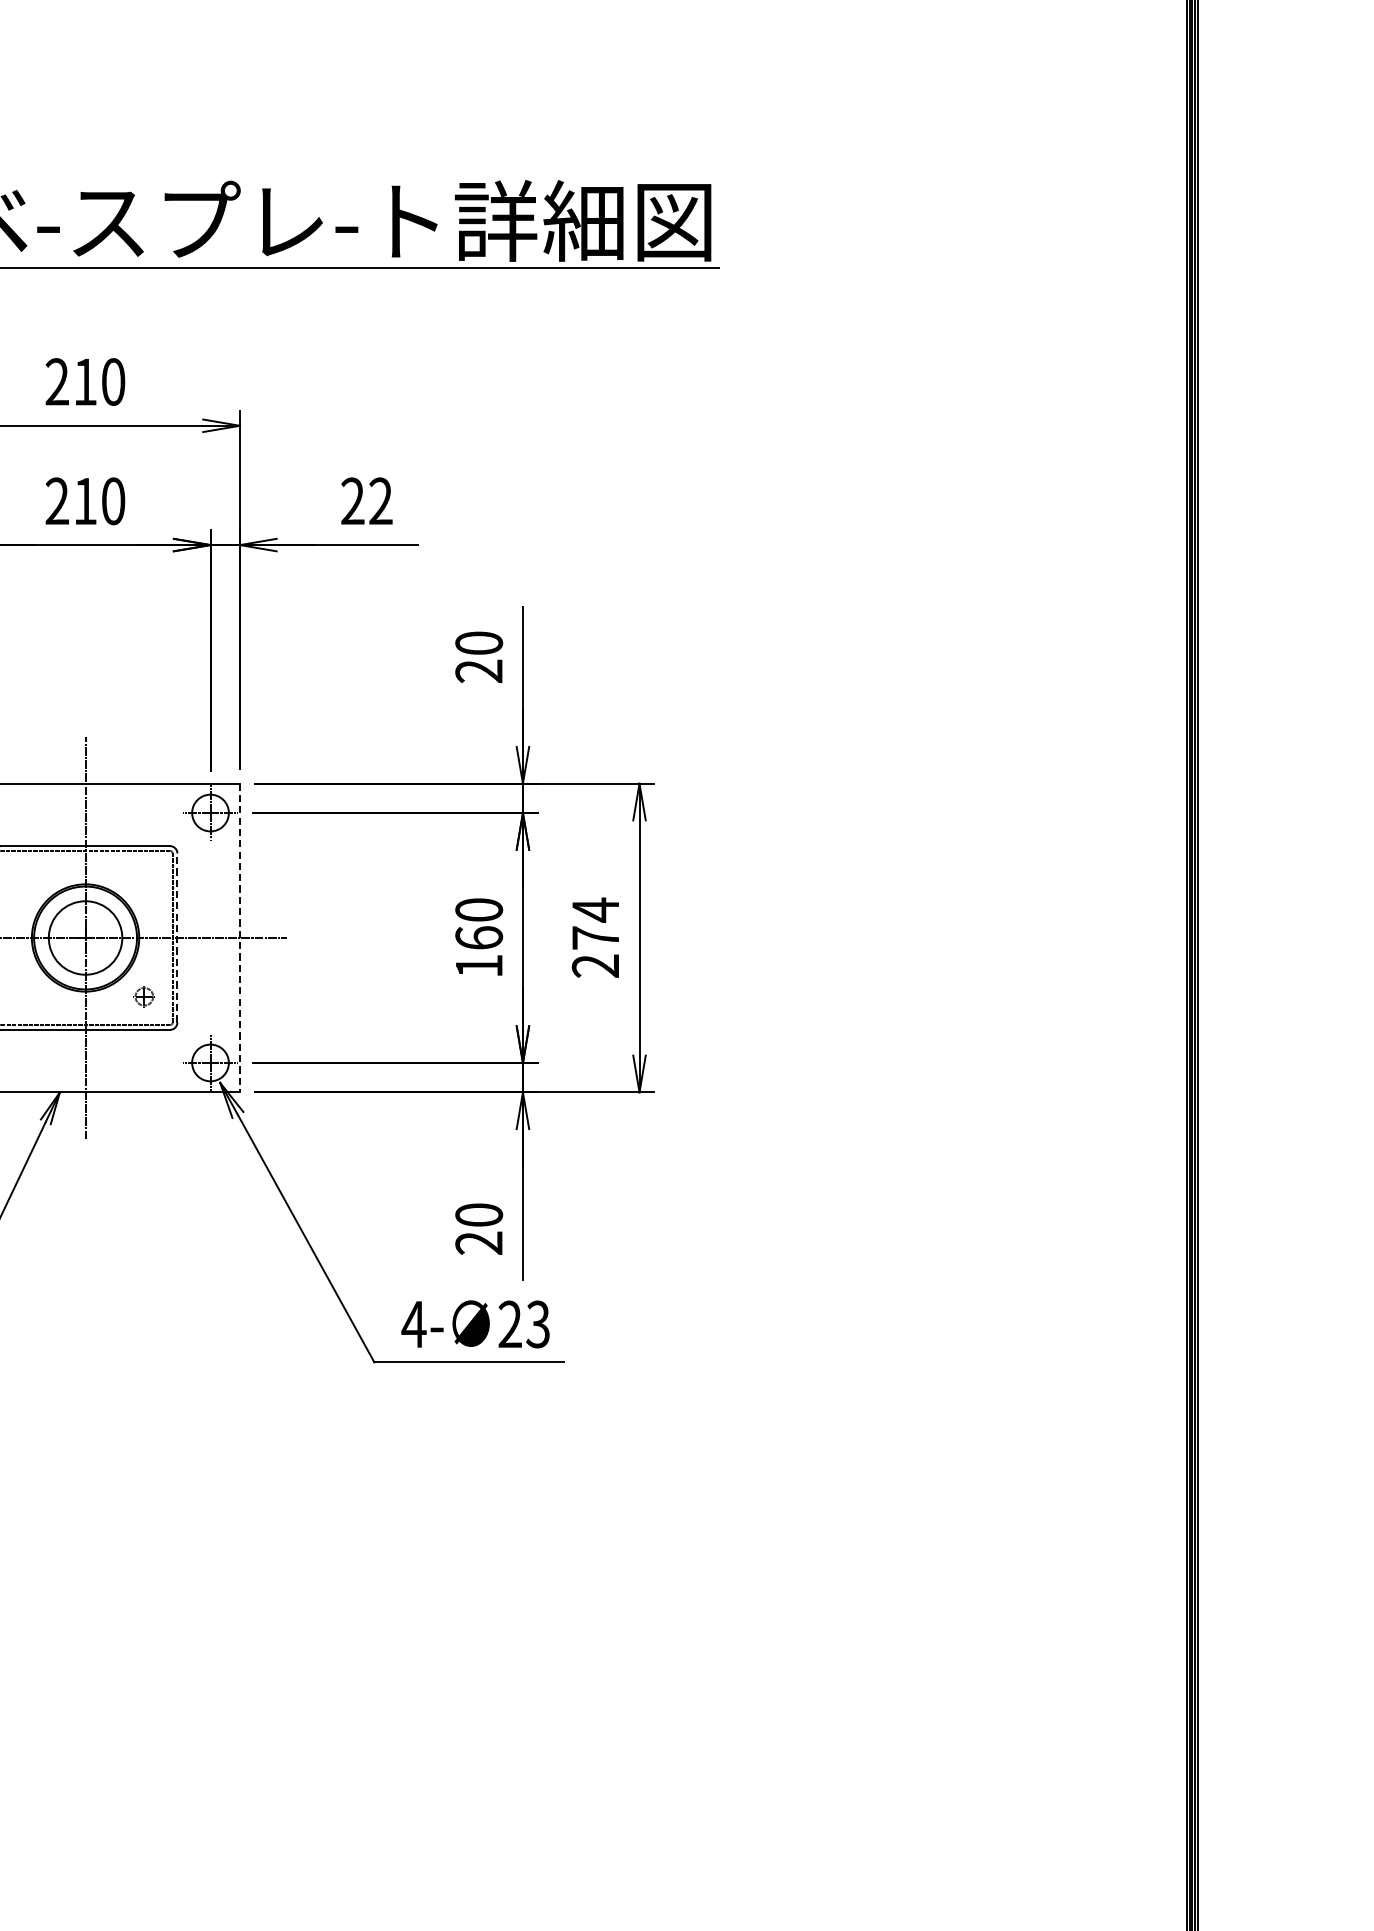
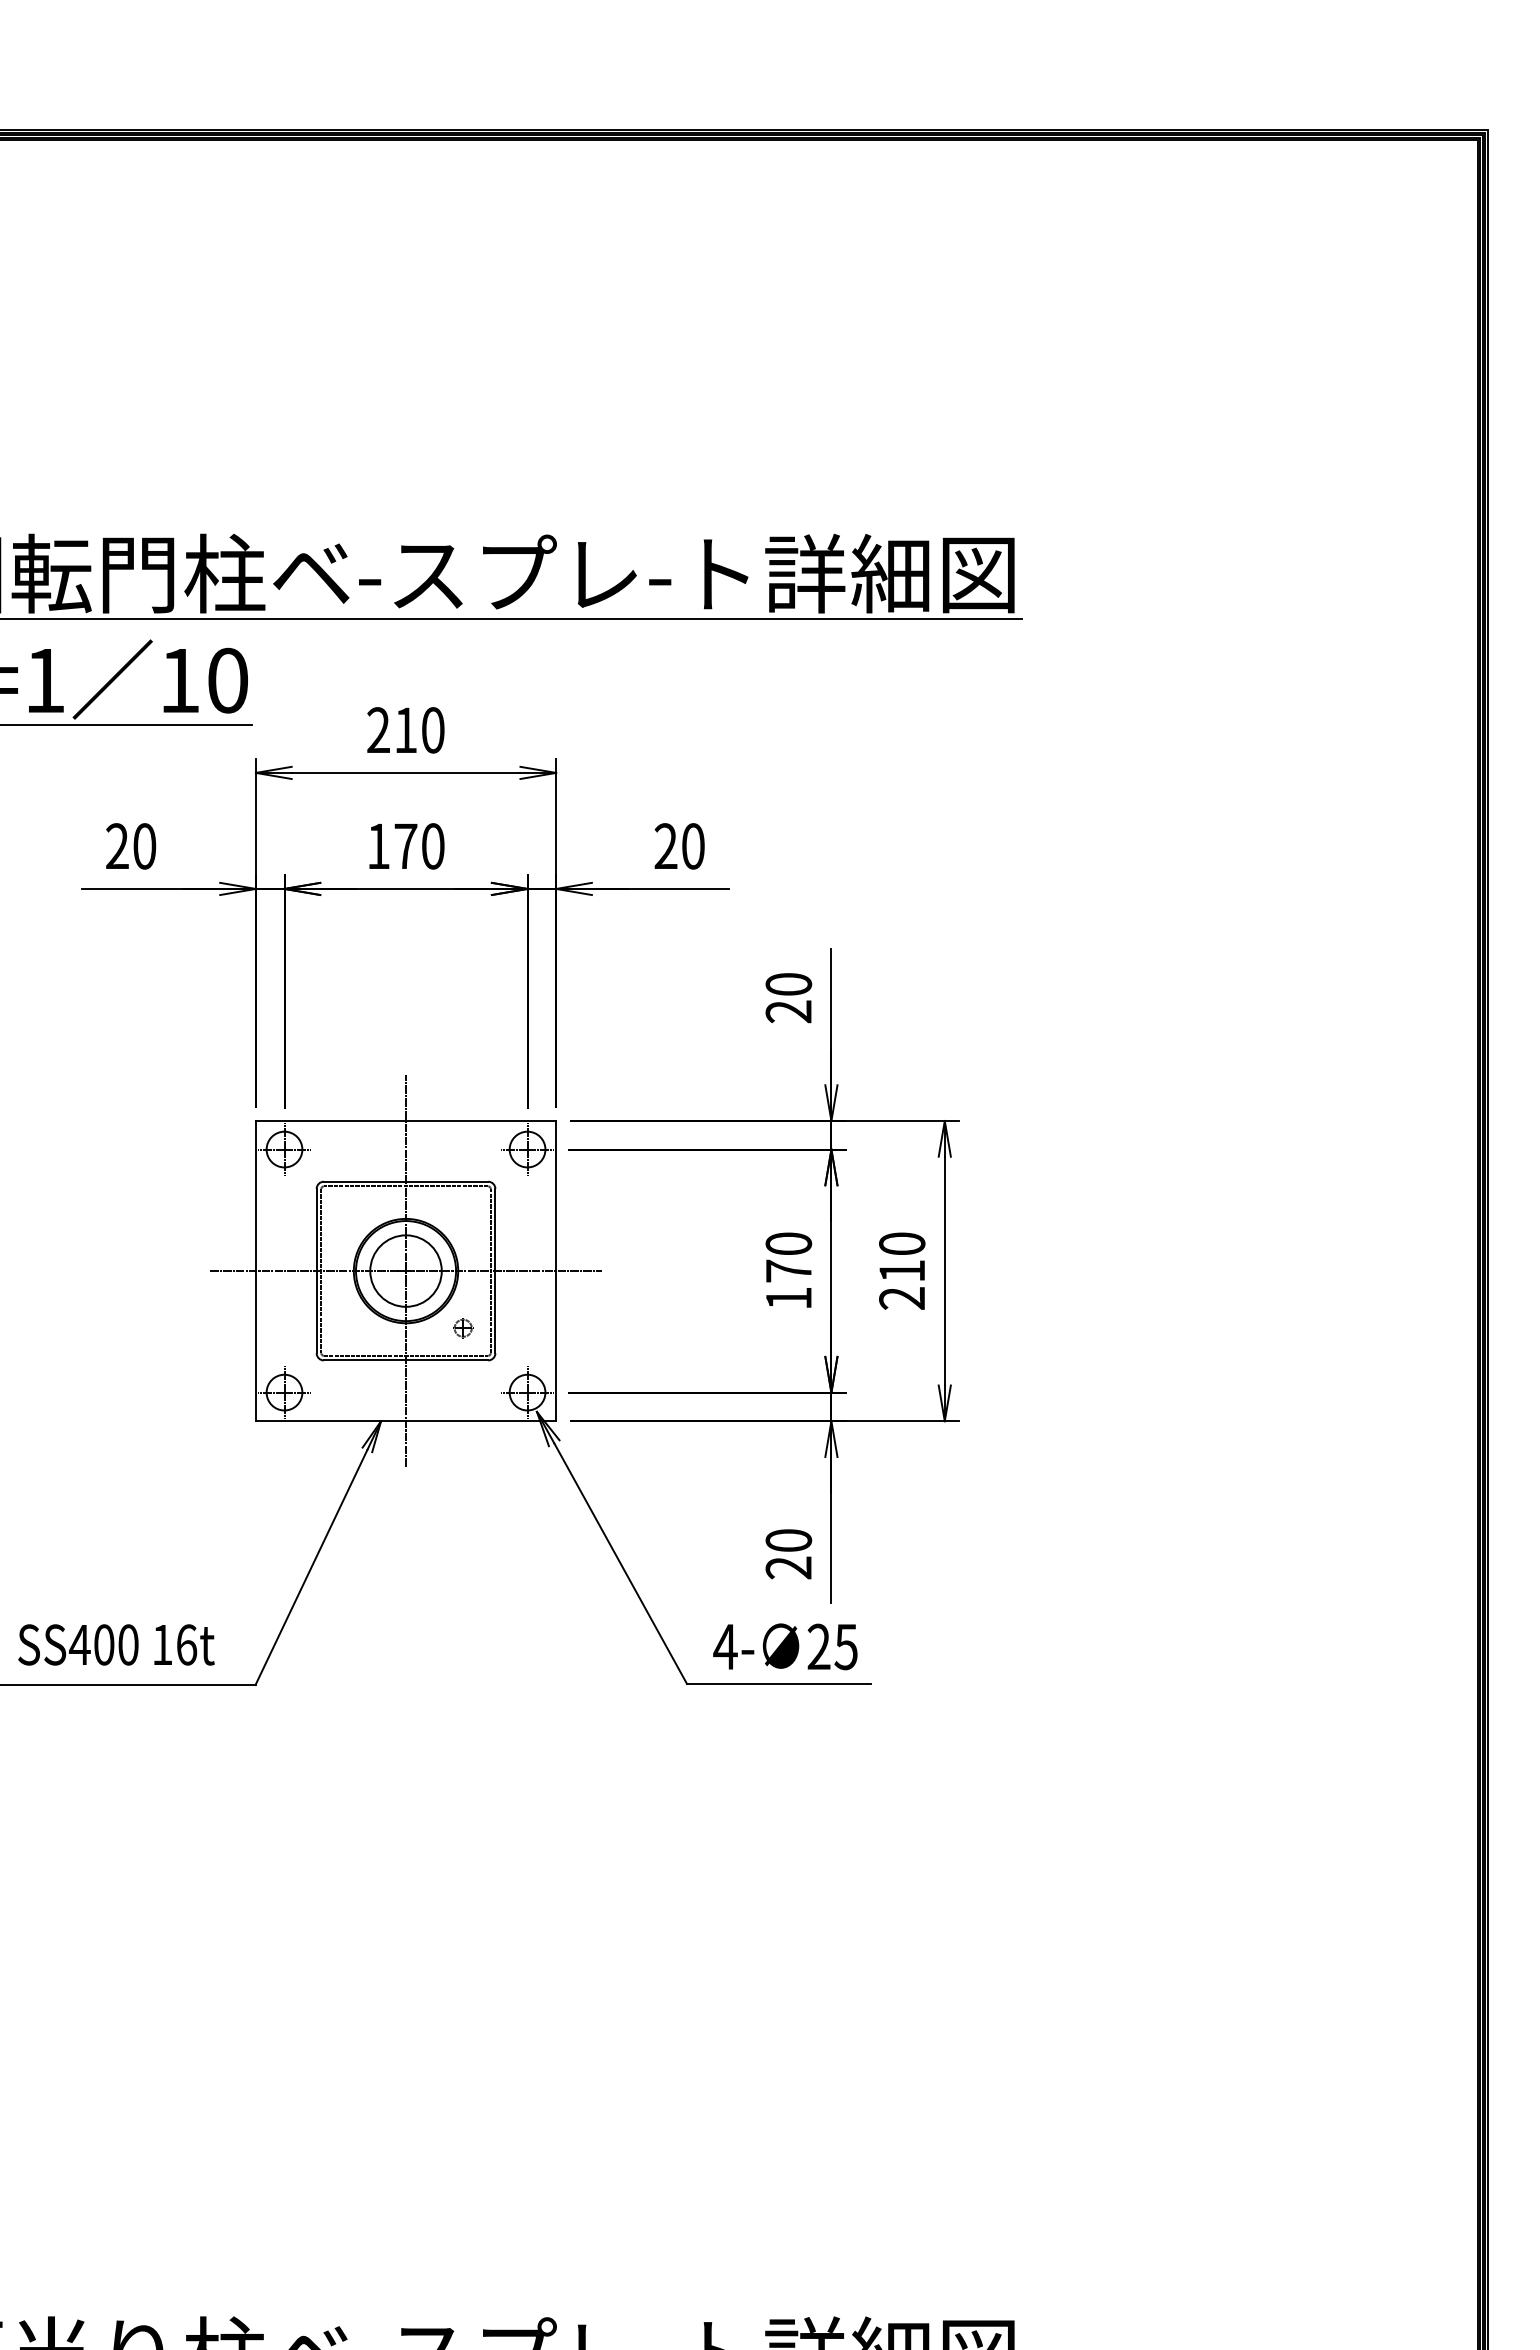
text: (71, 500) -> (392, 845), 210 -> 170
text: (381, 501) -> (693, 846), 22 -> 20
text: (596, 923) -> (902, 1256), 274 -> 210
line: (177, 937) -> (495, 1270), dashed -> solid
text: (478, 937) -> (788, 1270), 160 -> 170
line: (240, 938) -> (556, 1271), dashed -> solid
text: (537, 1324) -> (845, 1646), 23 -> 25

